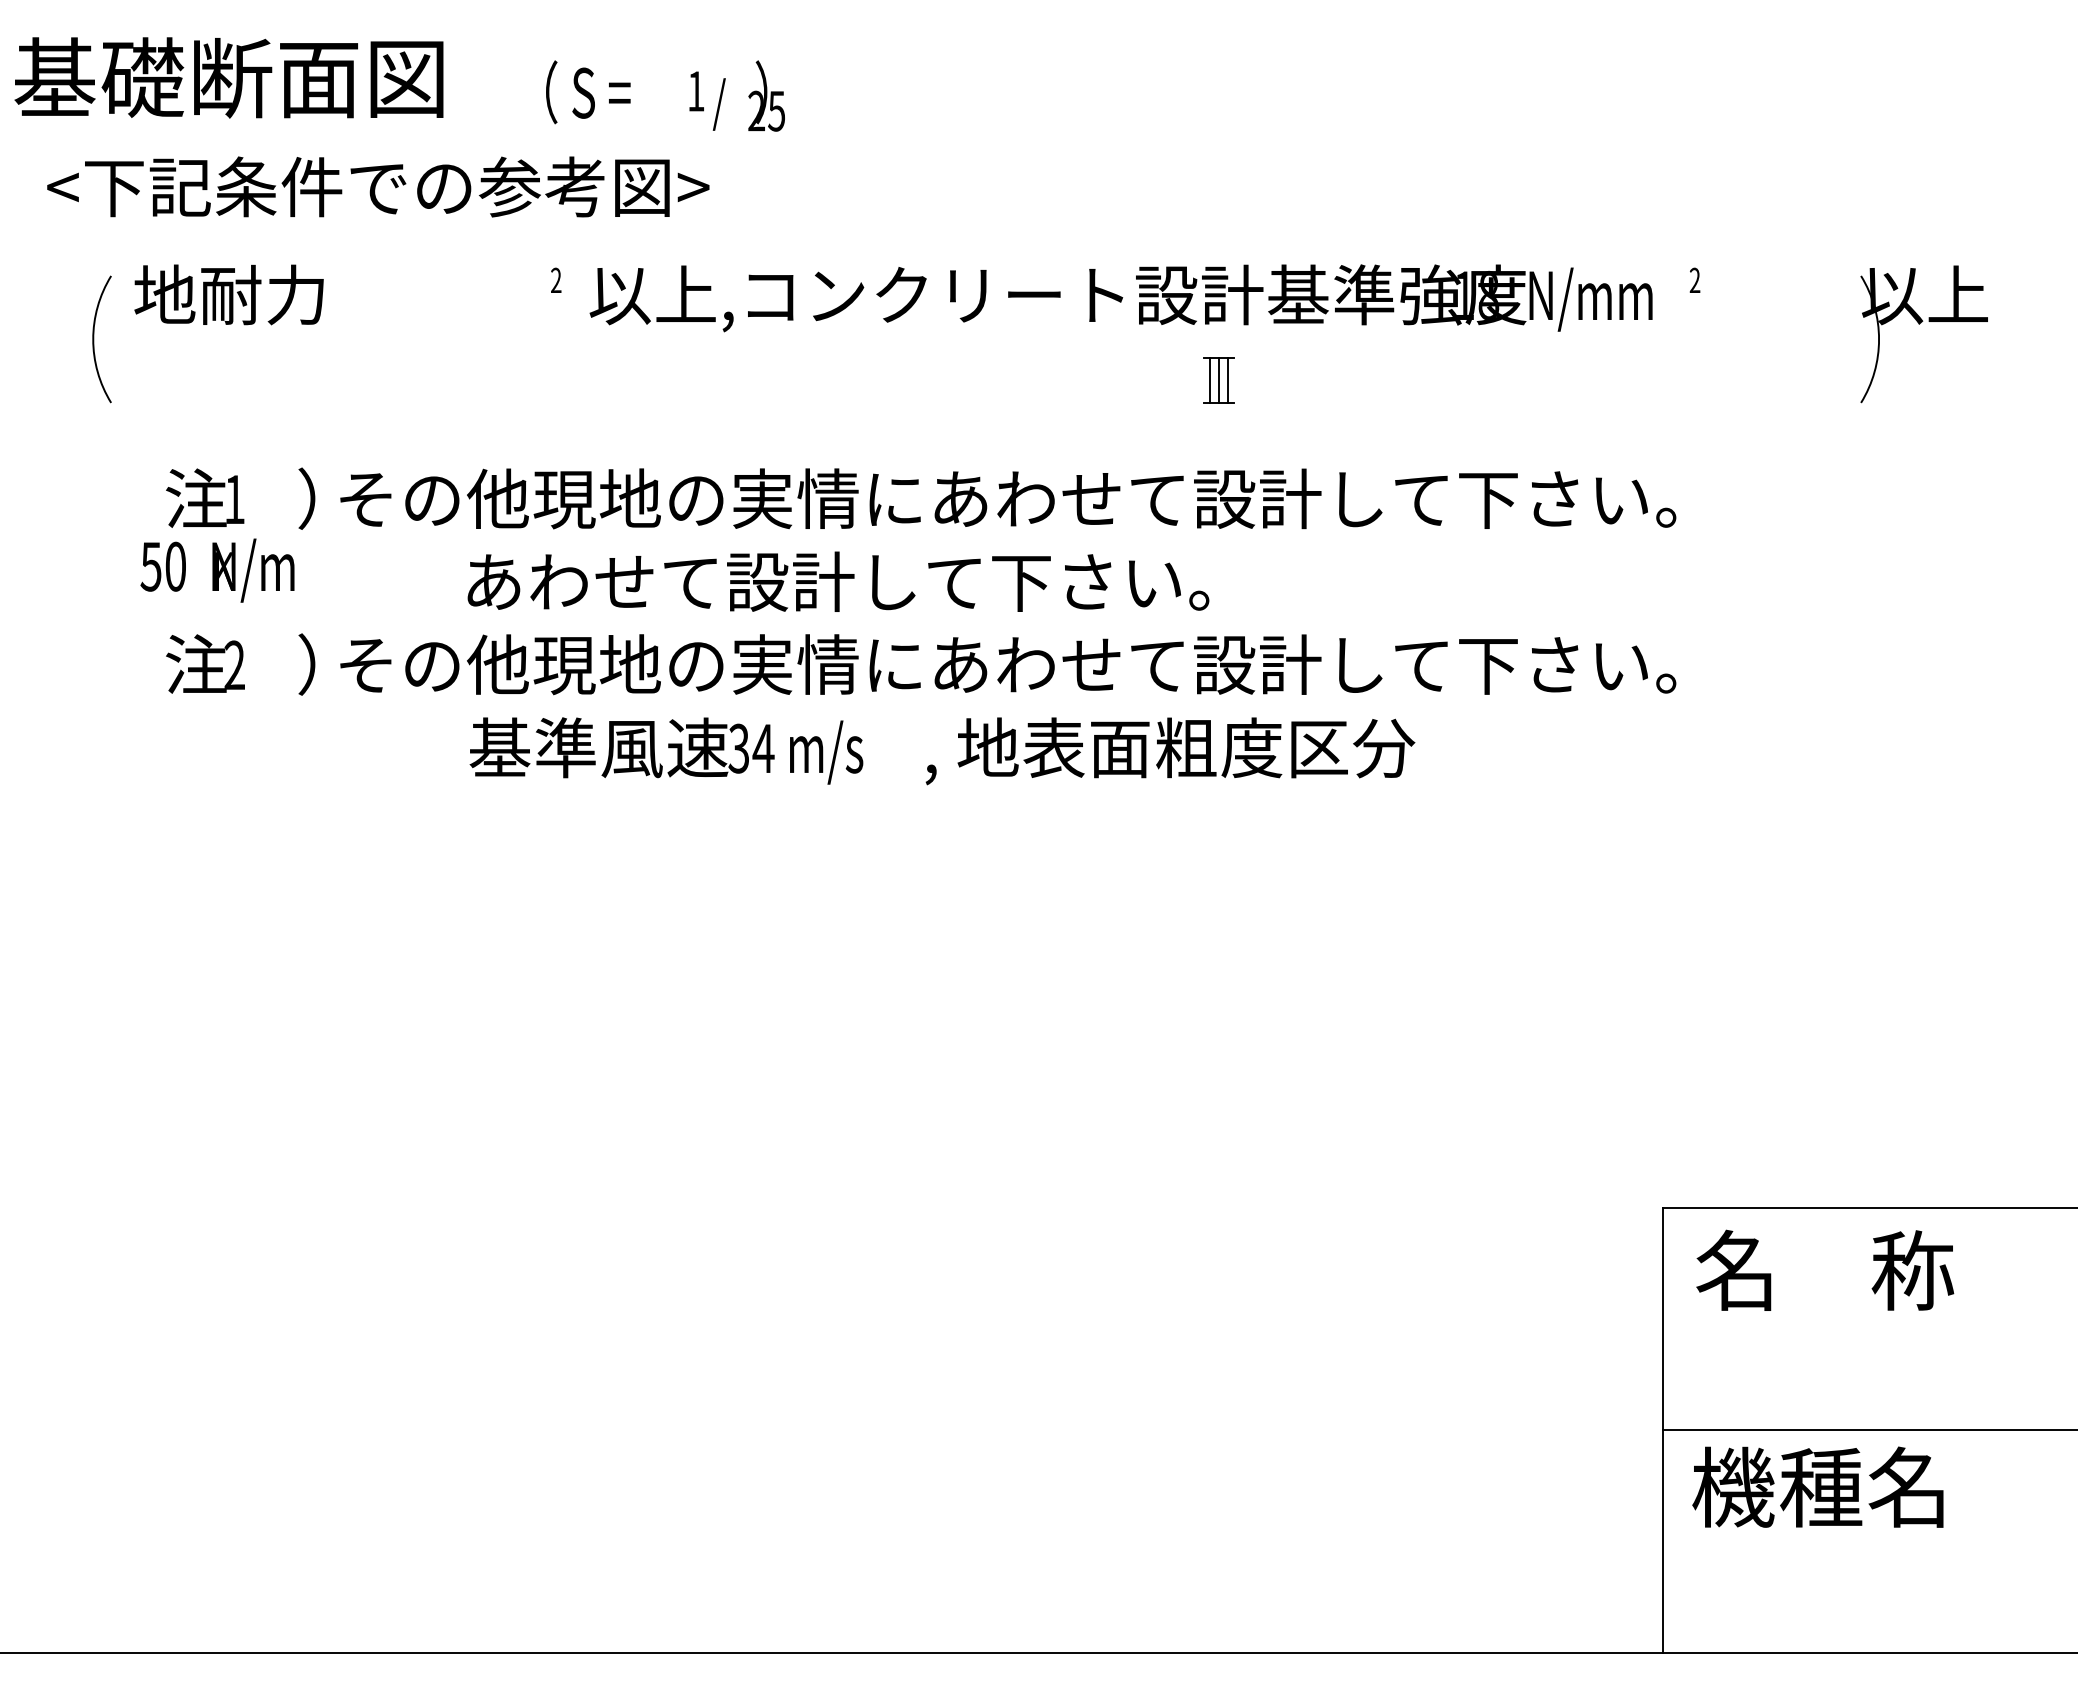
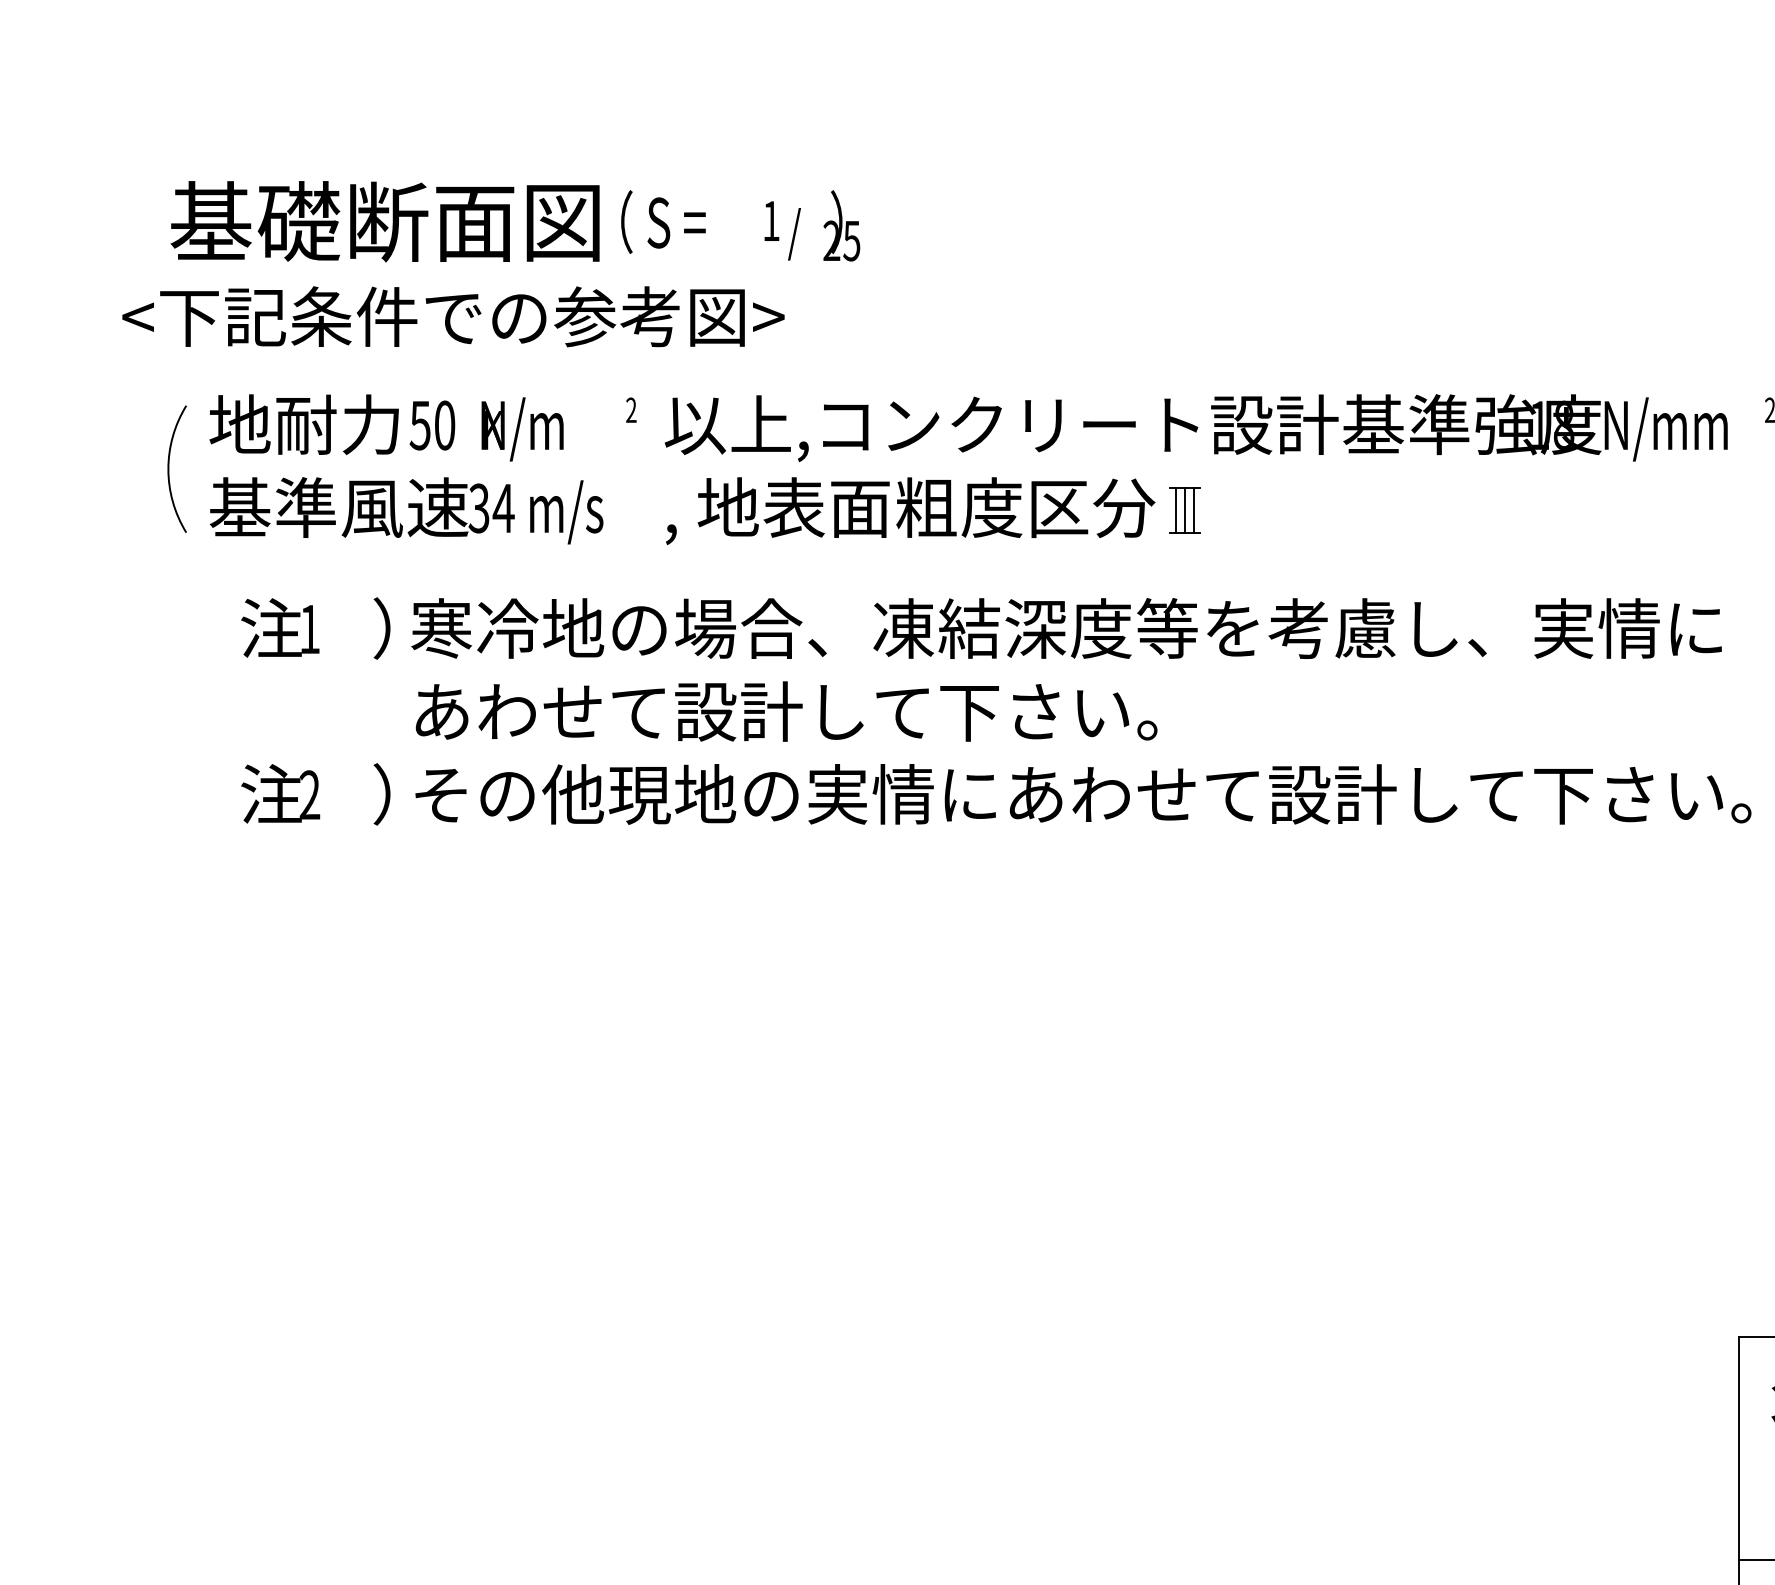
text: (228, 77) -> (384, 221), moved
part: (1218, 380) -> (1184, 510), moved
text: (1006, 498) -> (1081, 628), その他現地の実情にあわせて設計して下さい。 -> 寒冷地の場合、凍結深度等を考慮し、実情に
text: (217, 570) -> (486, 429), moved
text: (838, 581) -> (786, 711), moved
text: (942, 751) -> (682, 511), moved

